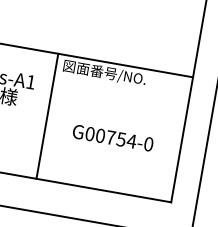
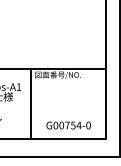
text: (112, 137) -> (68, 125), moved

